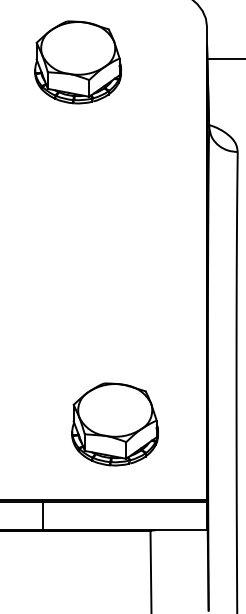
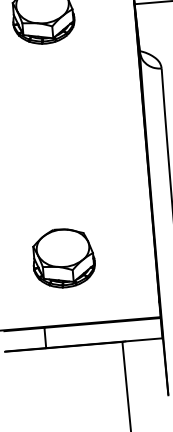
part: (114, 424) -> (63, 258), moved

